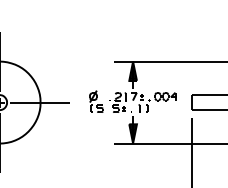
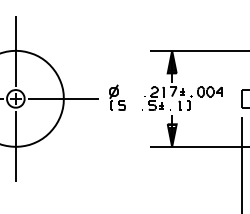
part: (96, 101) -> (117, 97), moved

